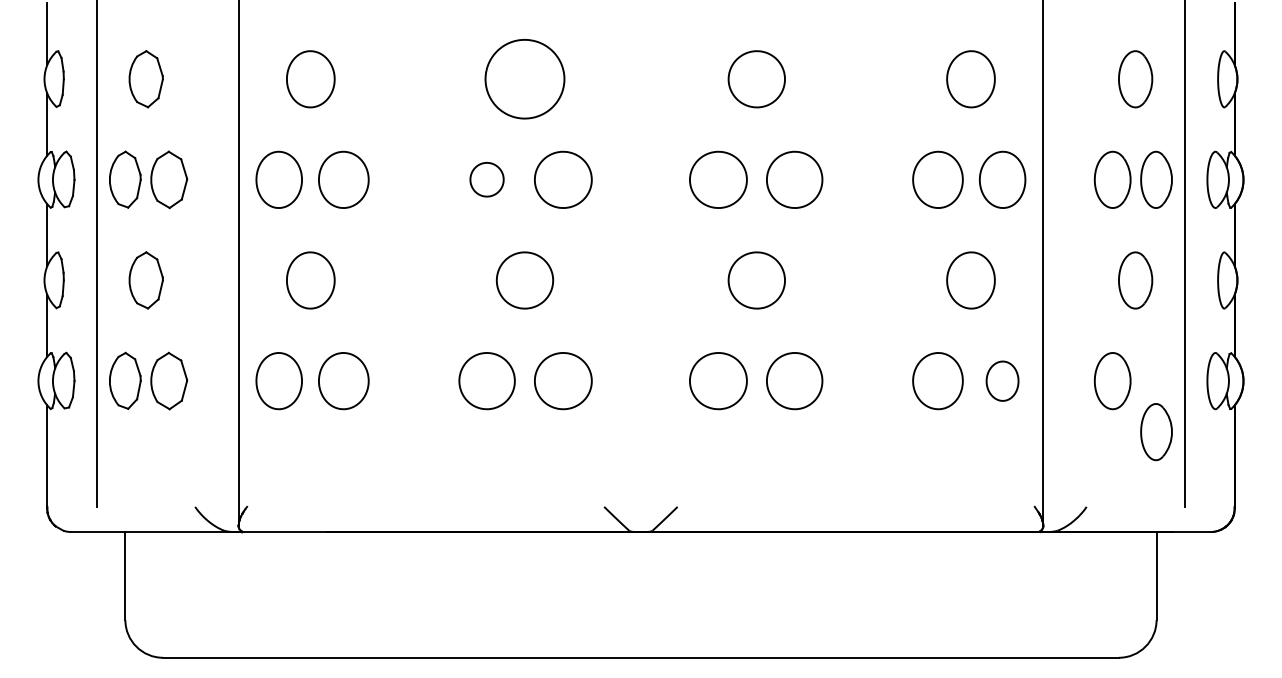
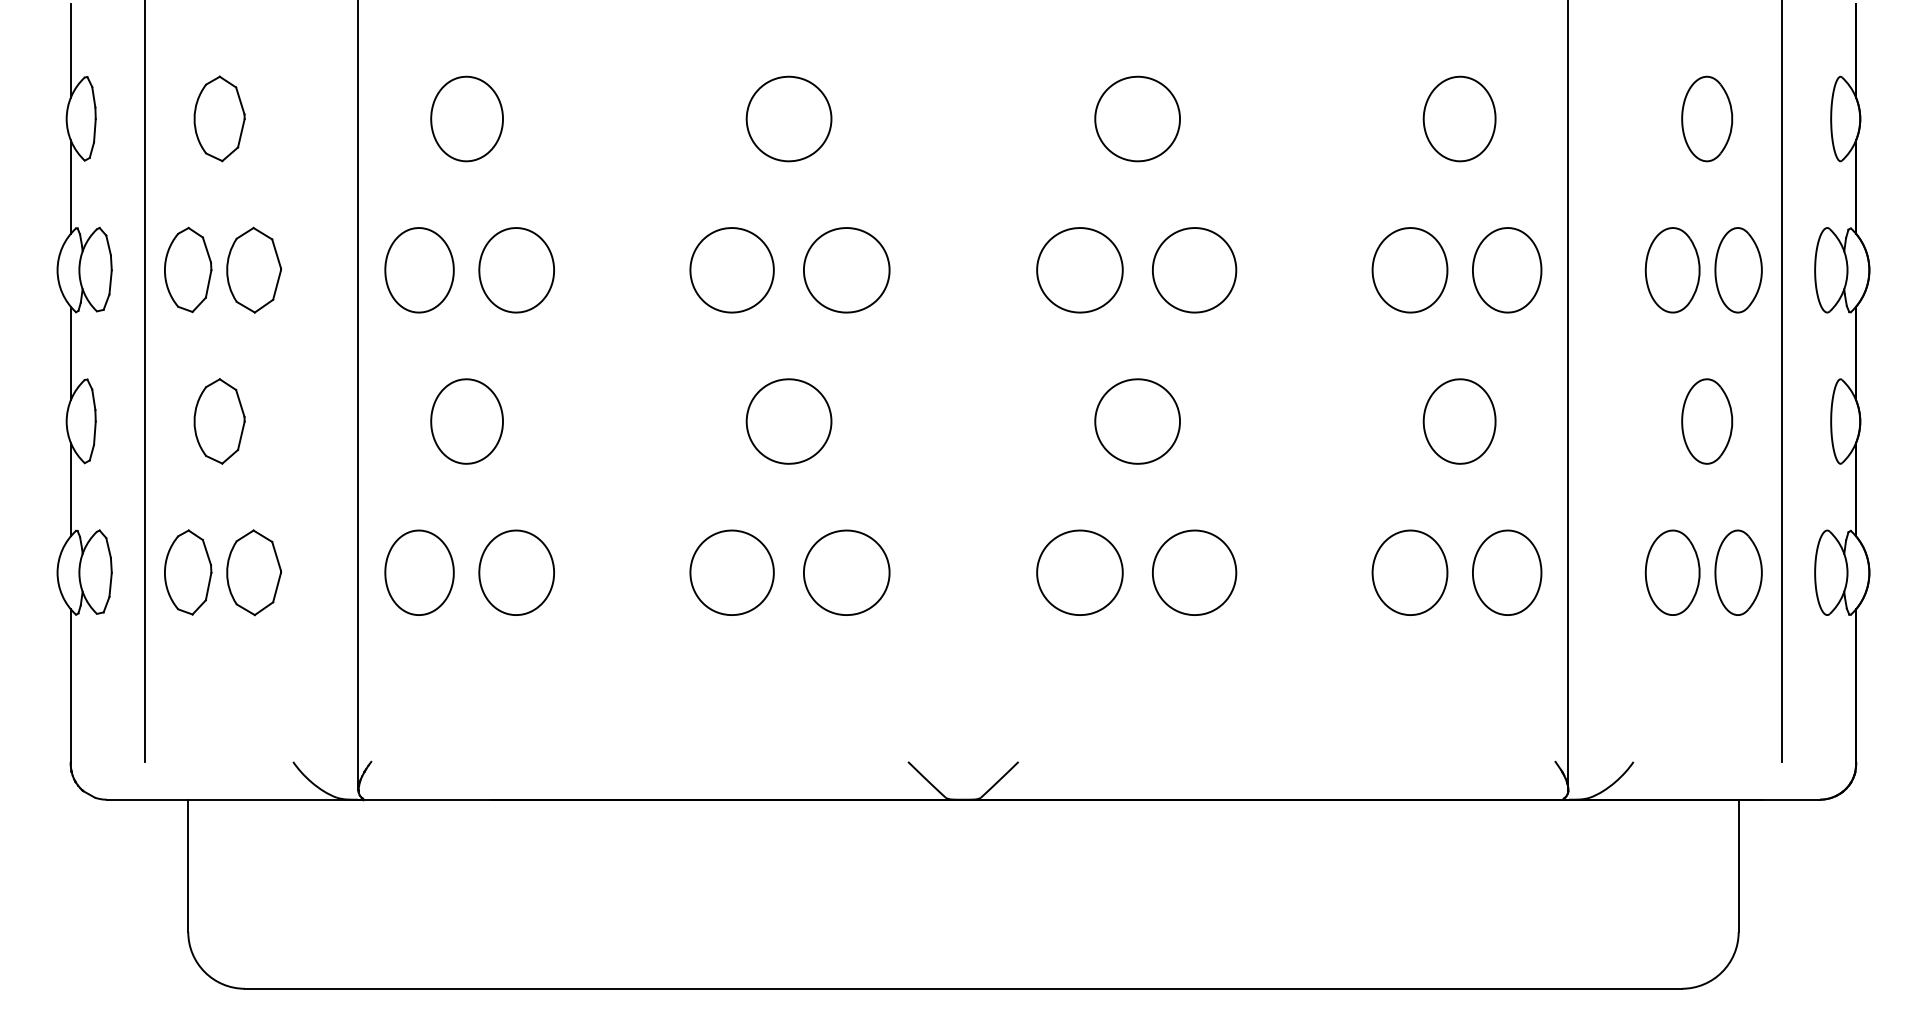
part: (524, 79) -> (788, 119), size x0.71
part: (486, 179) -> (731, 269), size x1.67
part: (1002, 381) -> (1507, 573), size x1.43
part: (1156, 432) -> (1738, 573), moved

